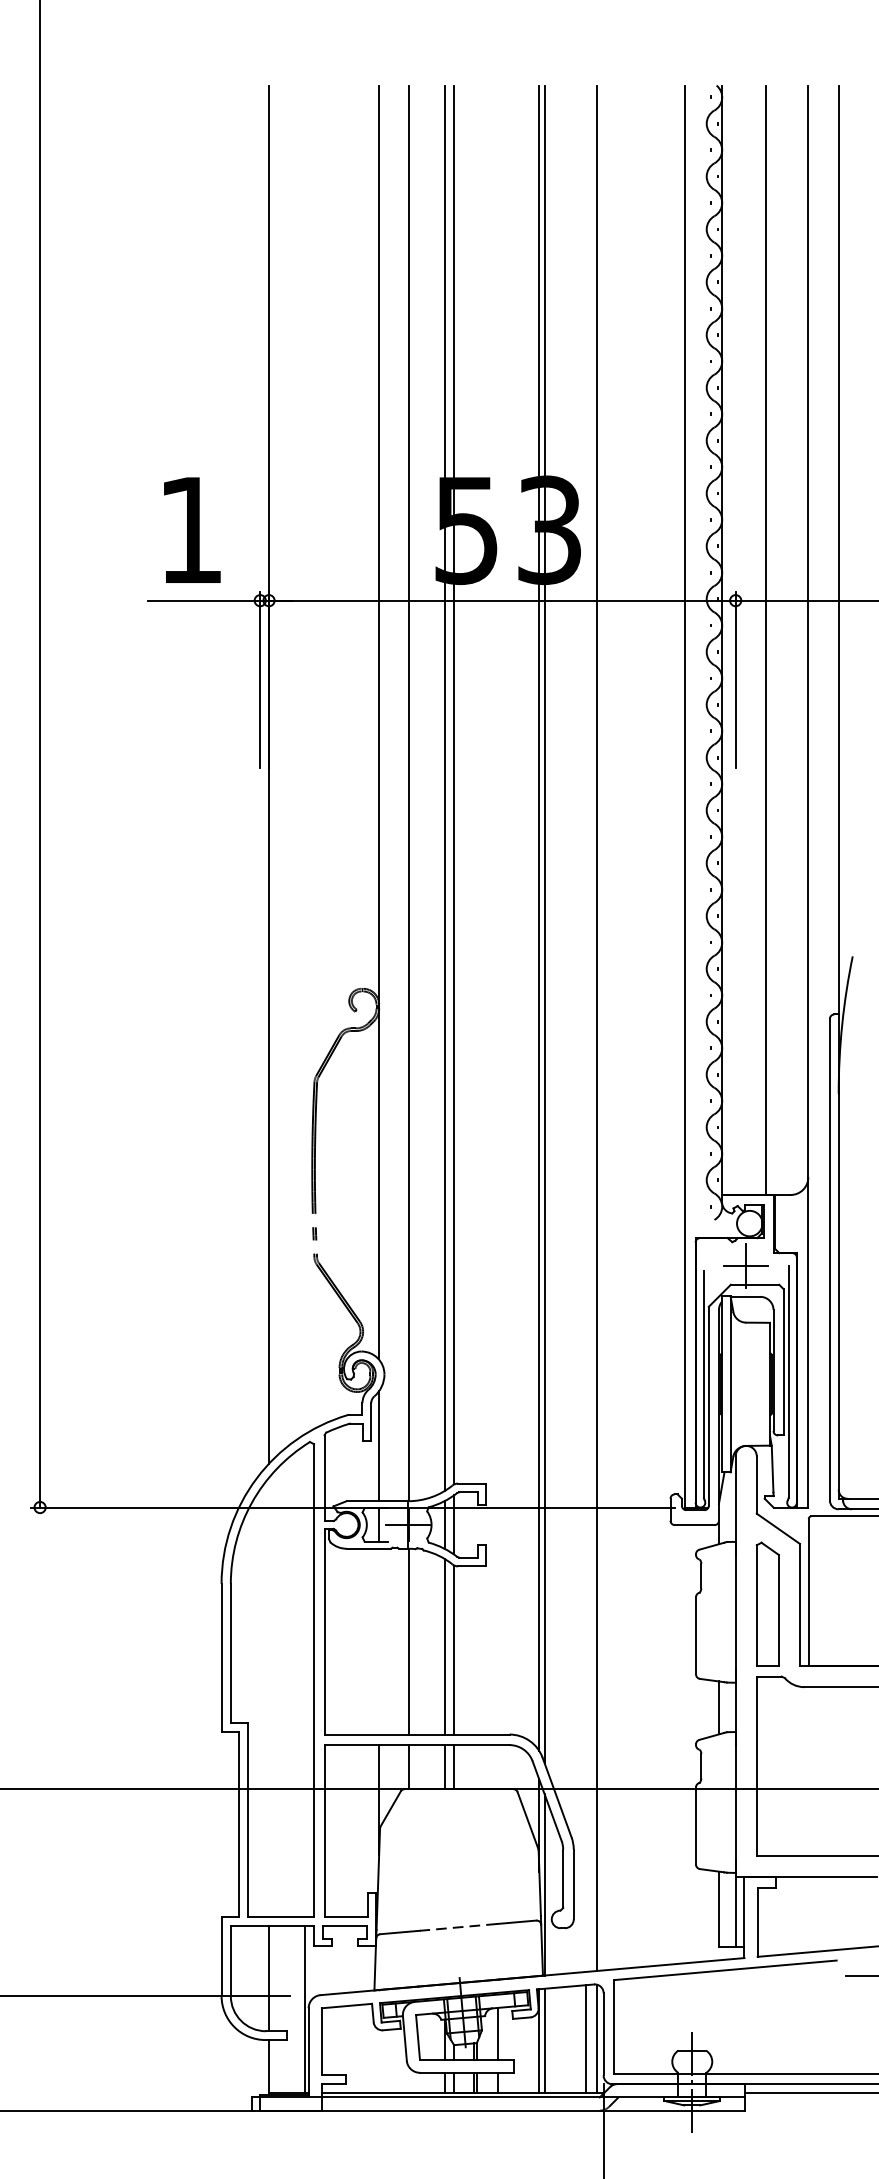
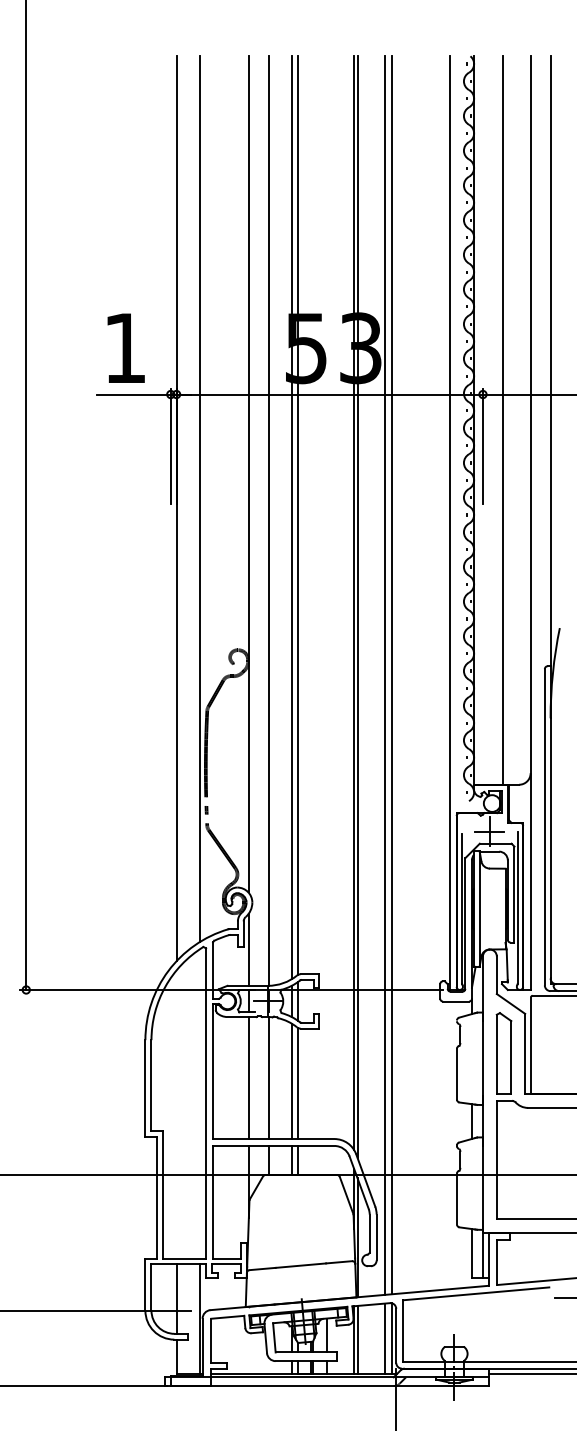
line: (305, 759) -> (200, 498), added
line: (585, 1028) -> (384, 675), added
line: (378, 1642) -> (248, 1078), added
line: (457, 1927) -> (300, 1265), dashed -> solid

